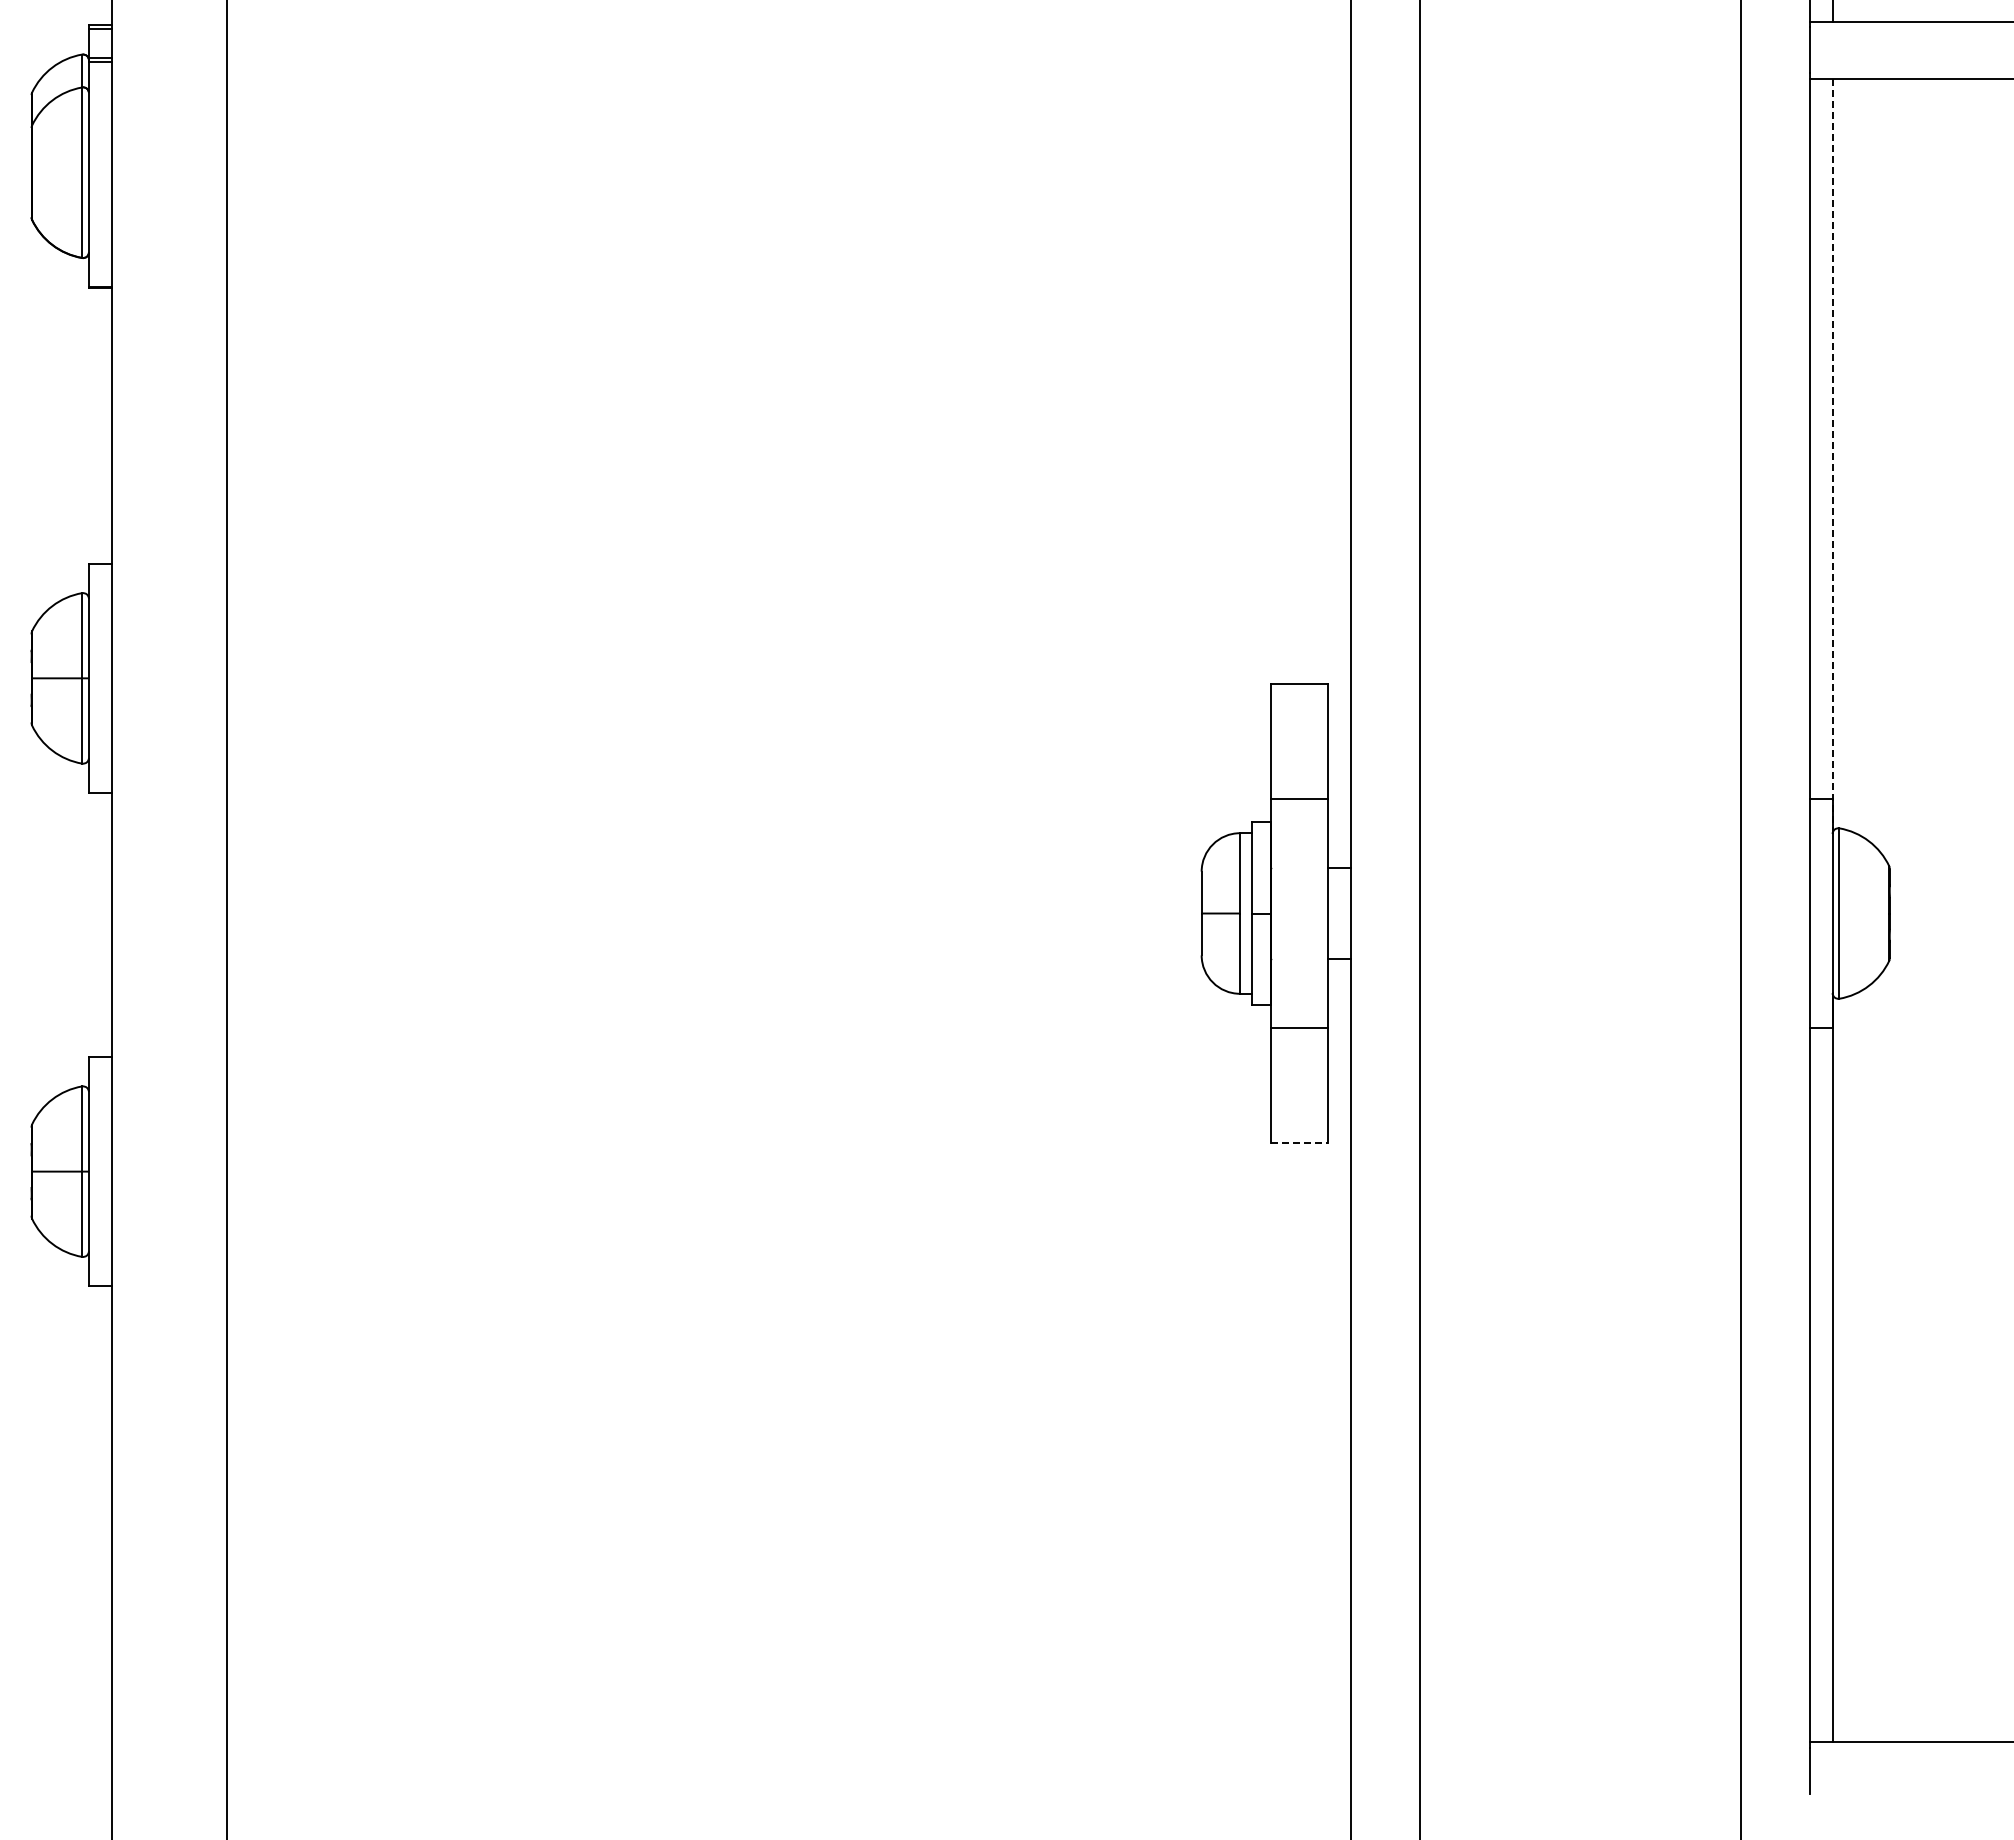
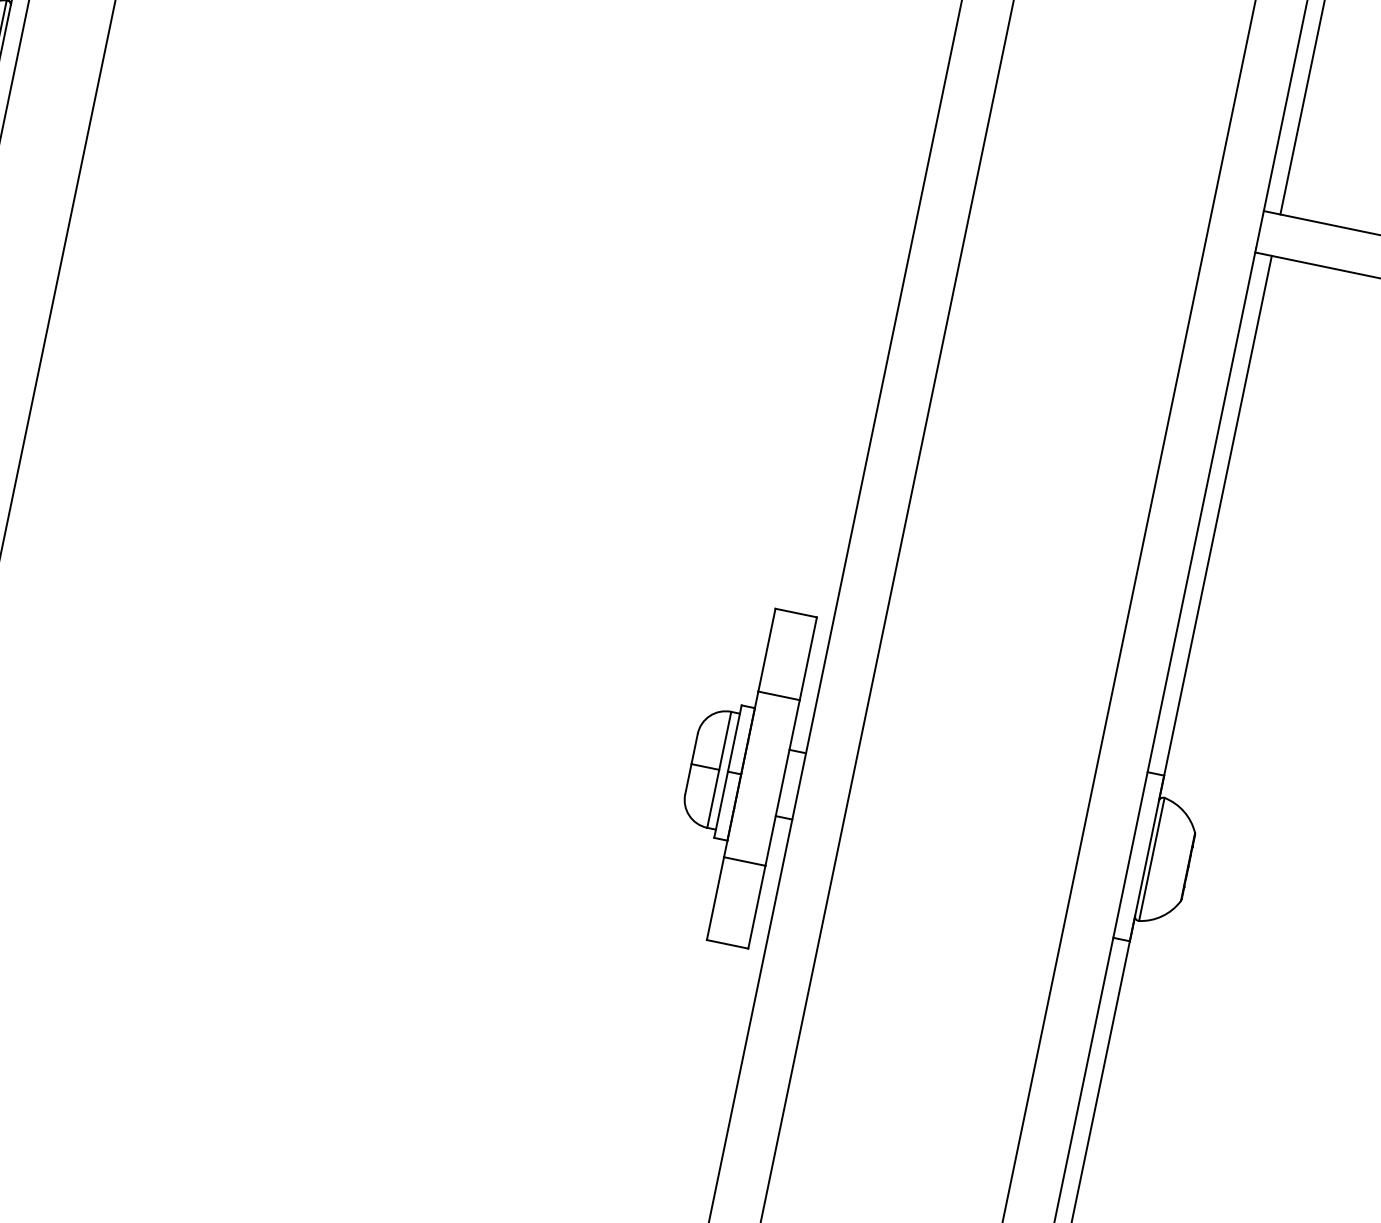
line: (1832, 455) -> (1215, 527), dashed -> solid
line: (1299, 1142) -> (727, 944), dashed -> solid

